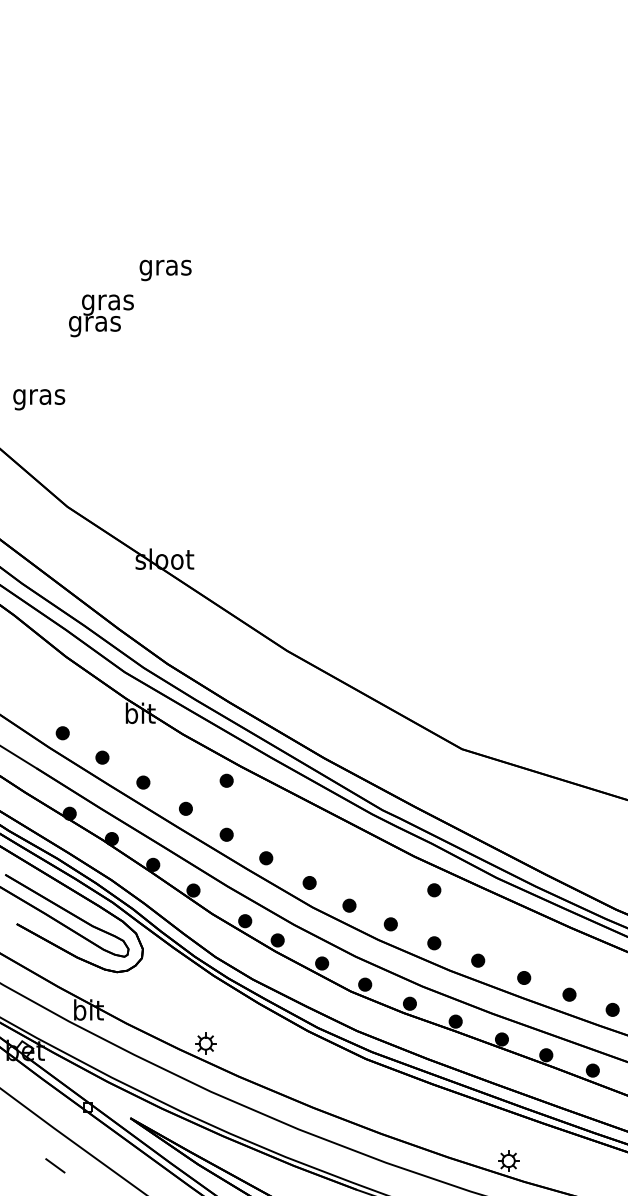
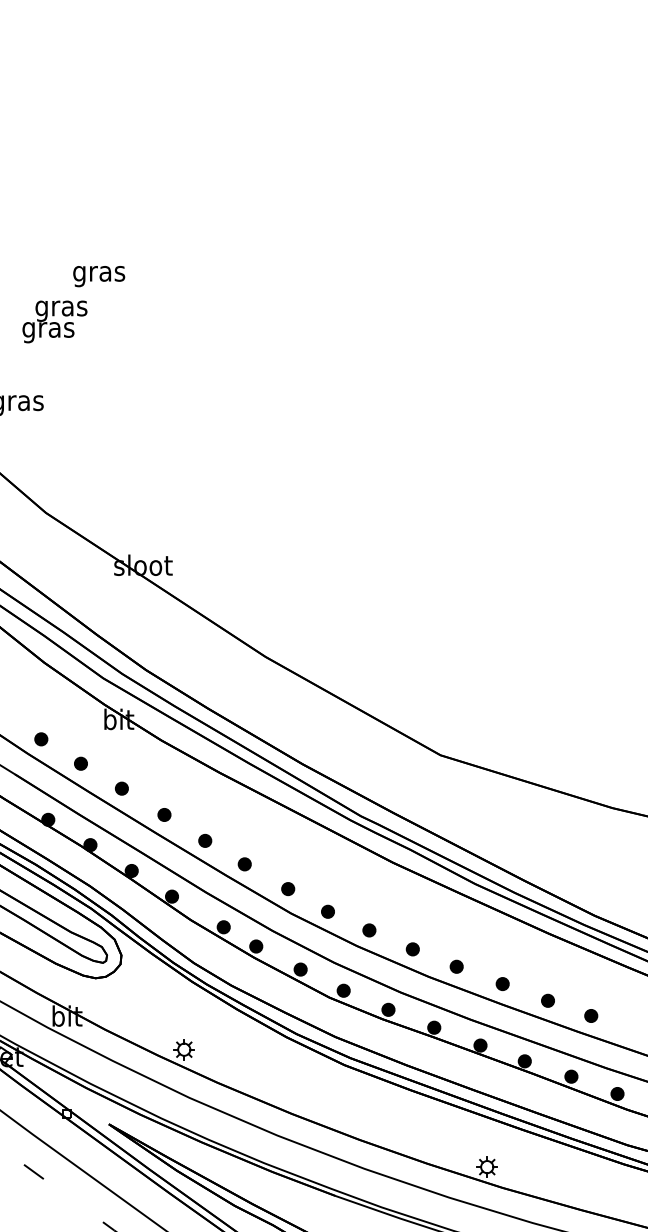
text: (165, 270) -> (99, 276), moved
text: (100, 315) -> (54, 321), moved
part: (226, 780) -> (205, 786), removed
part: (433, 890) -> (412, 896), removed

